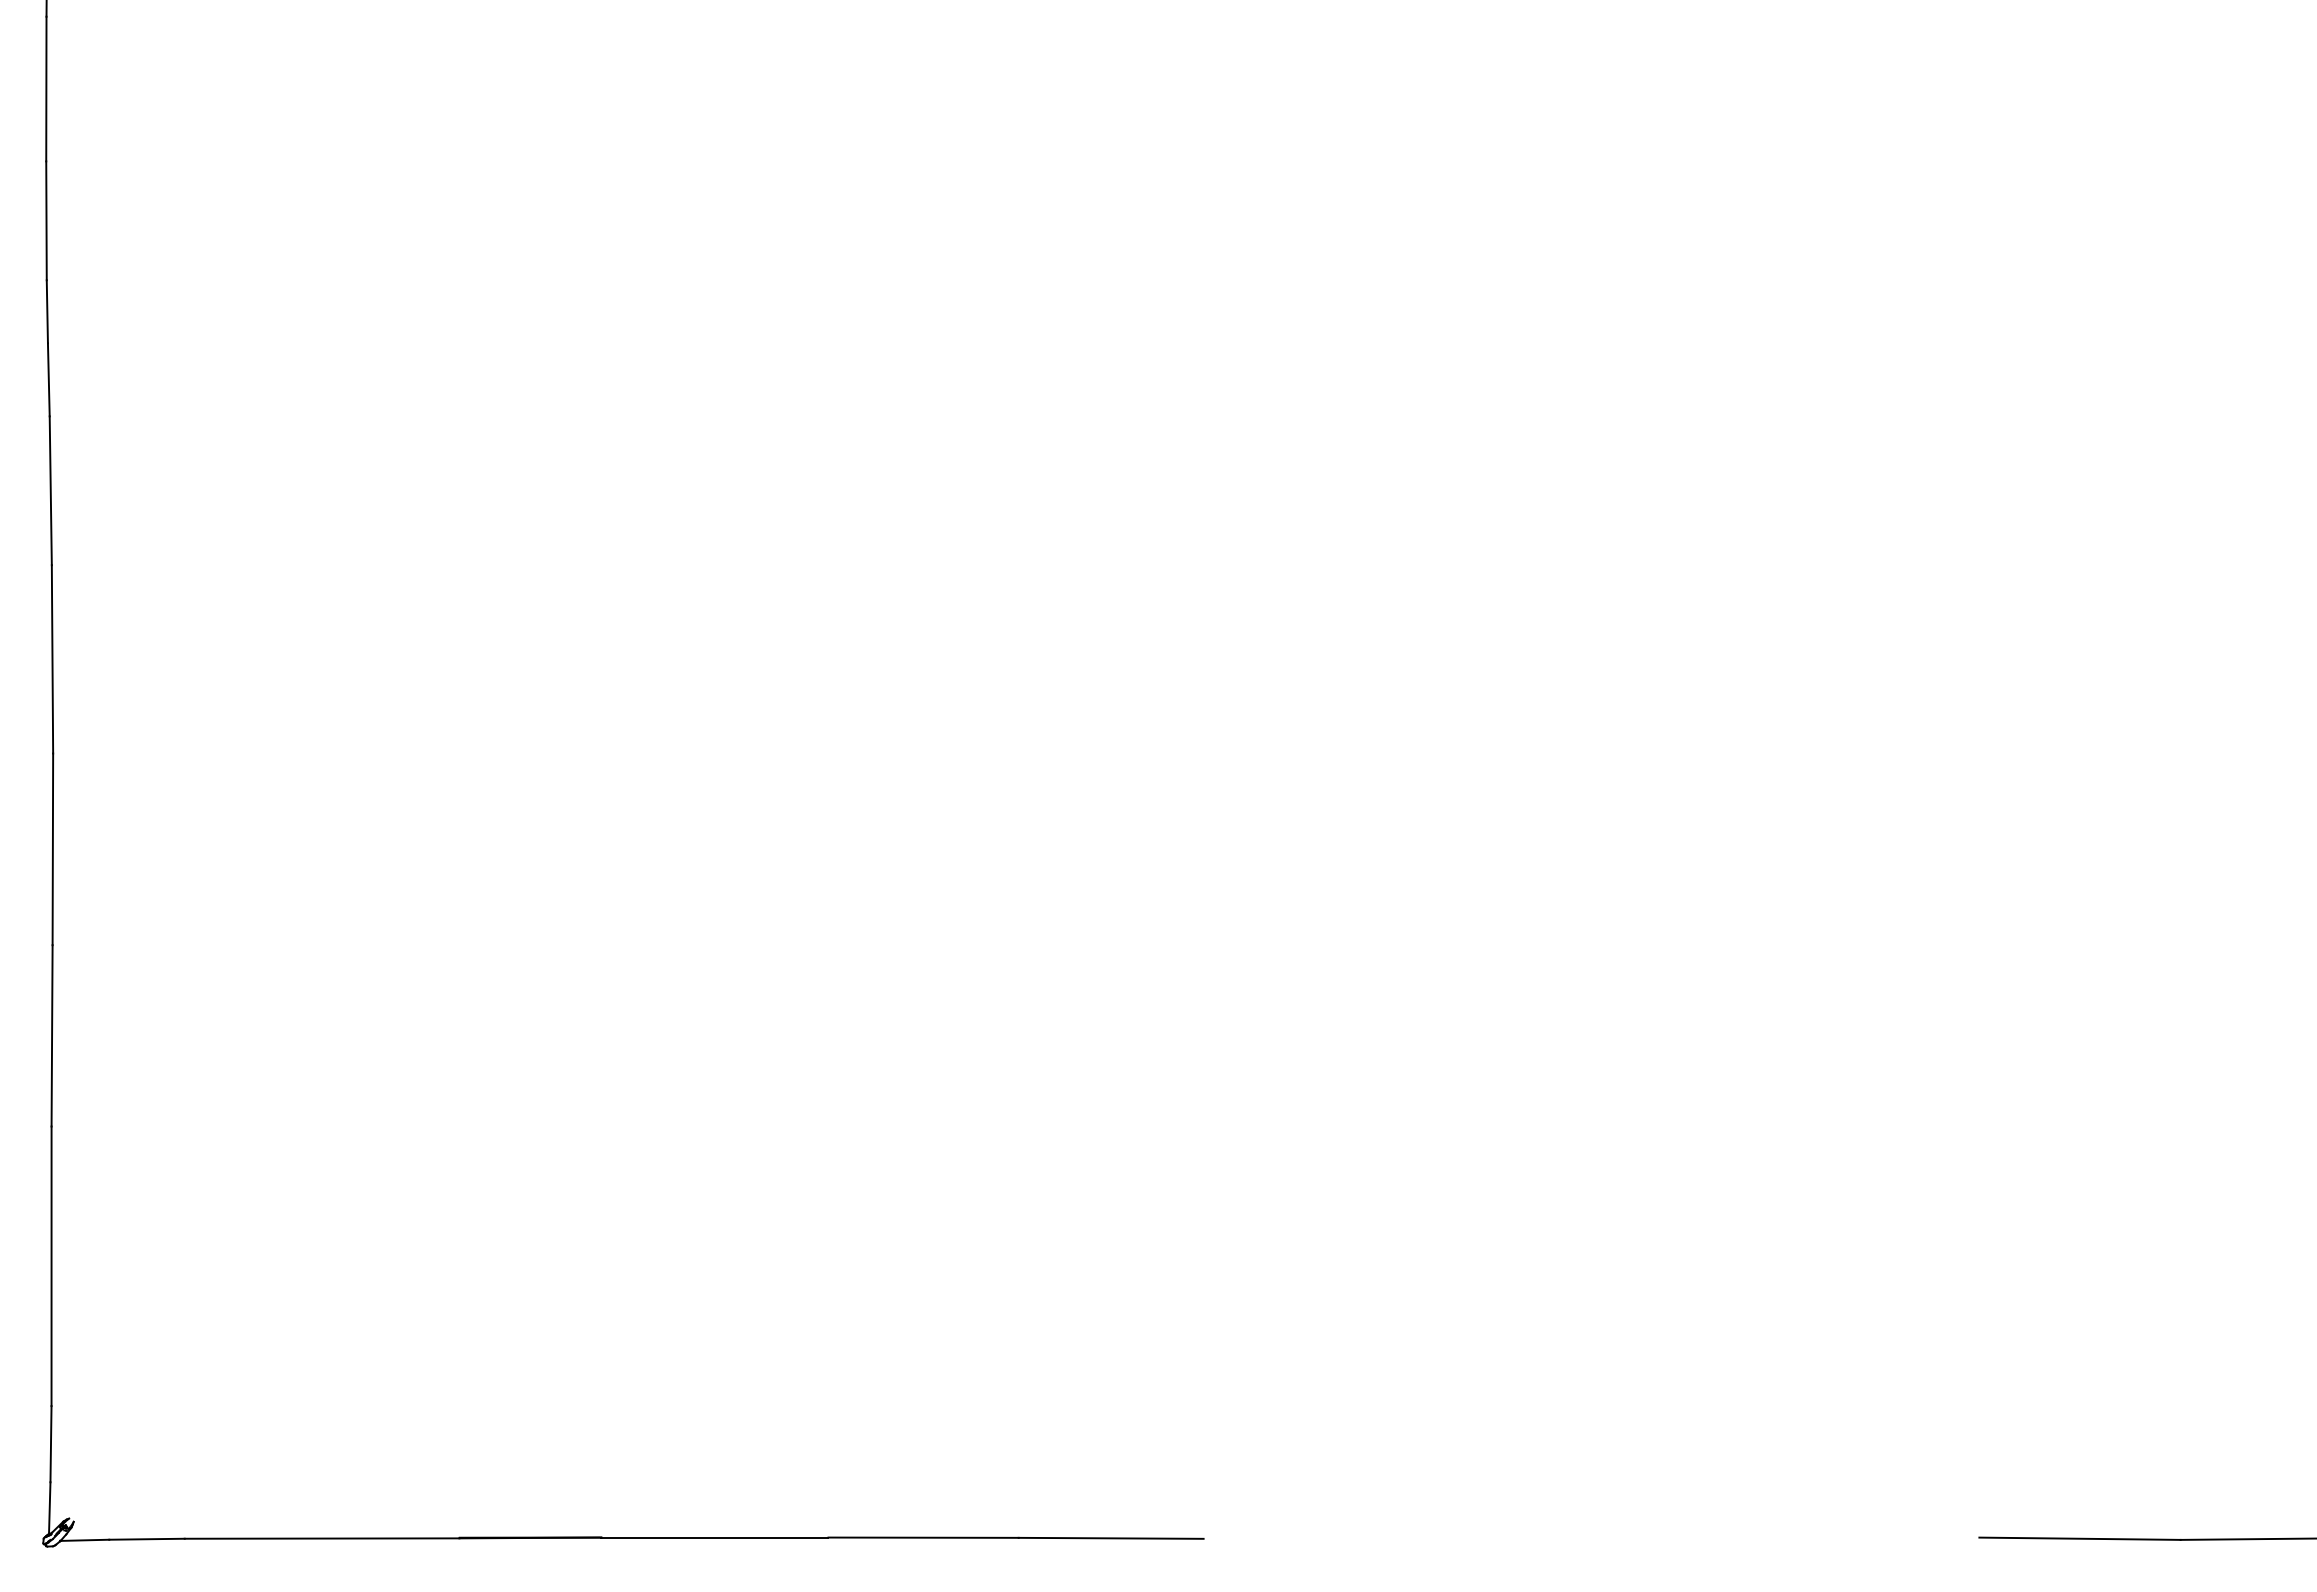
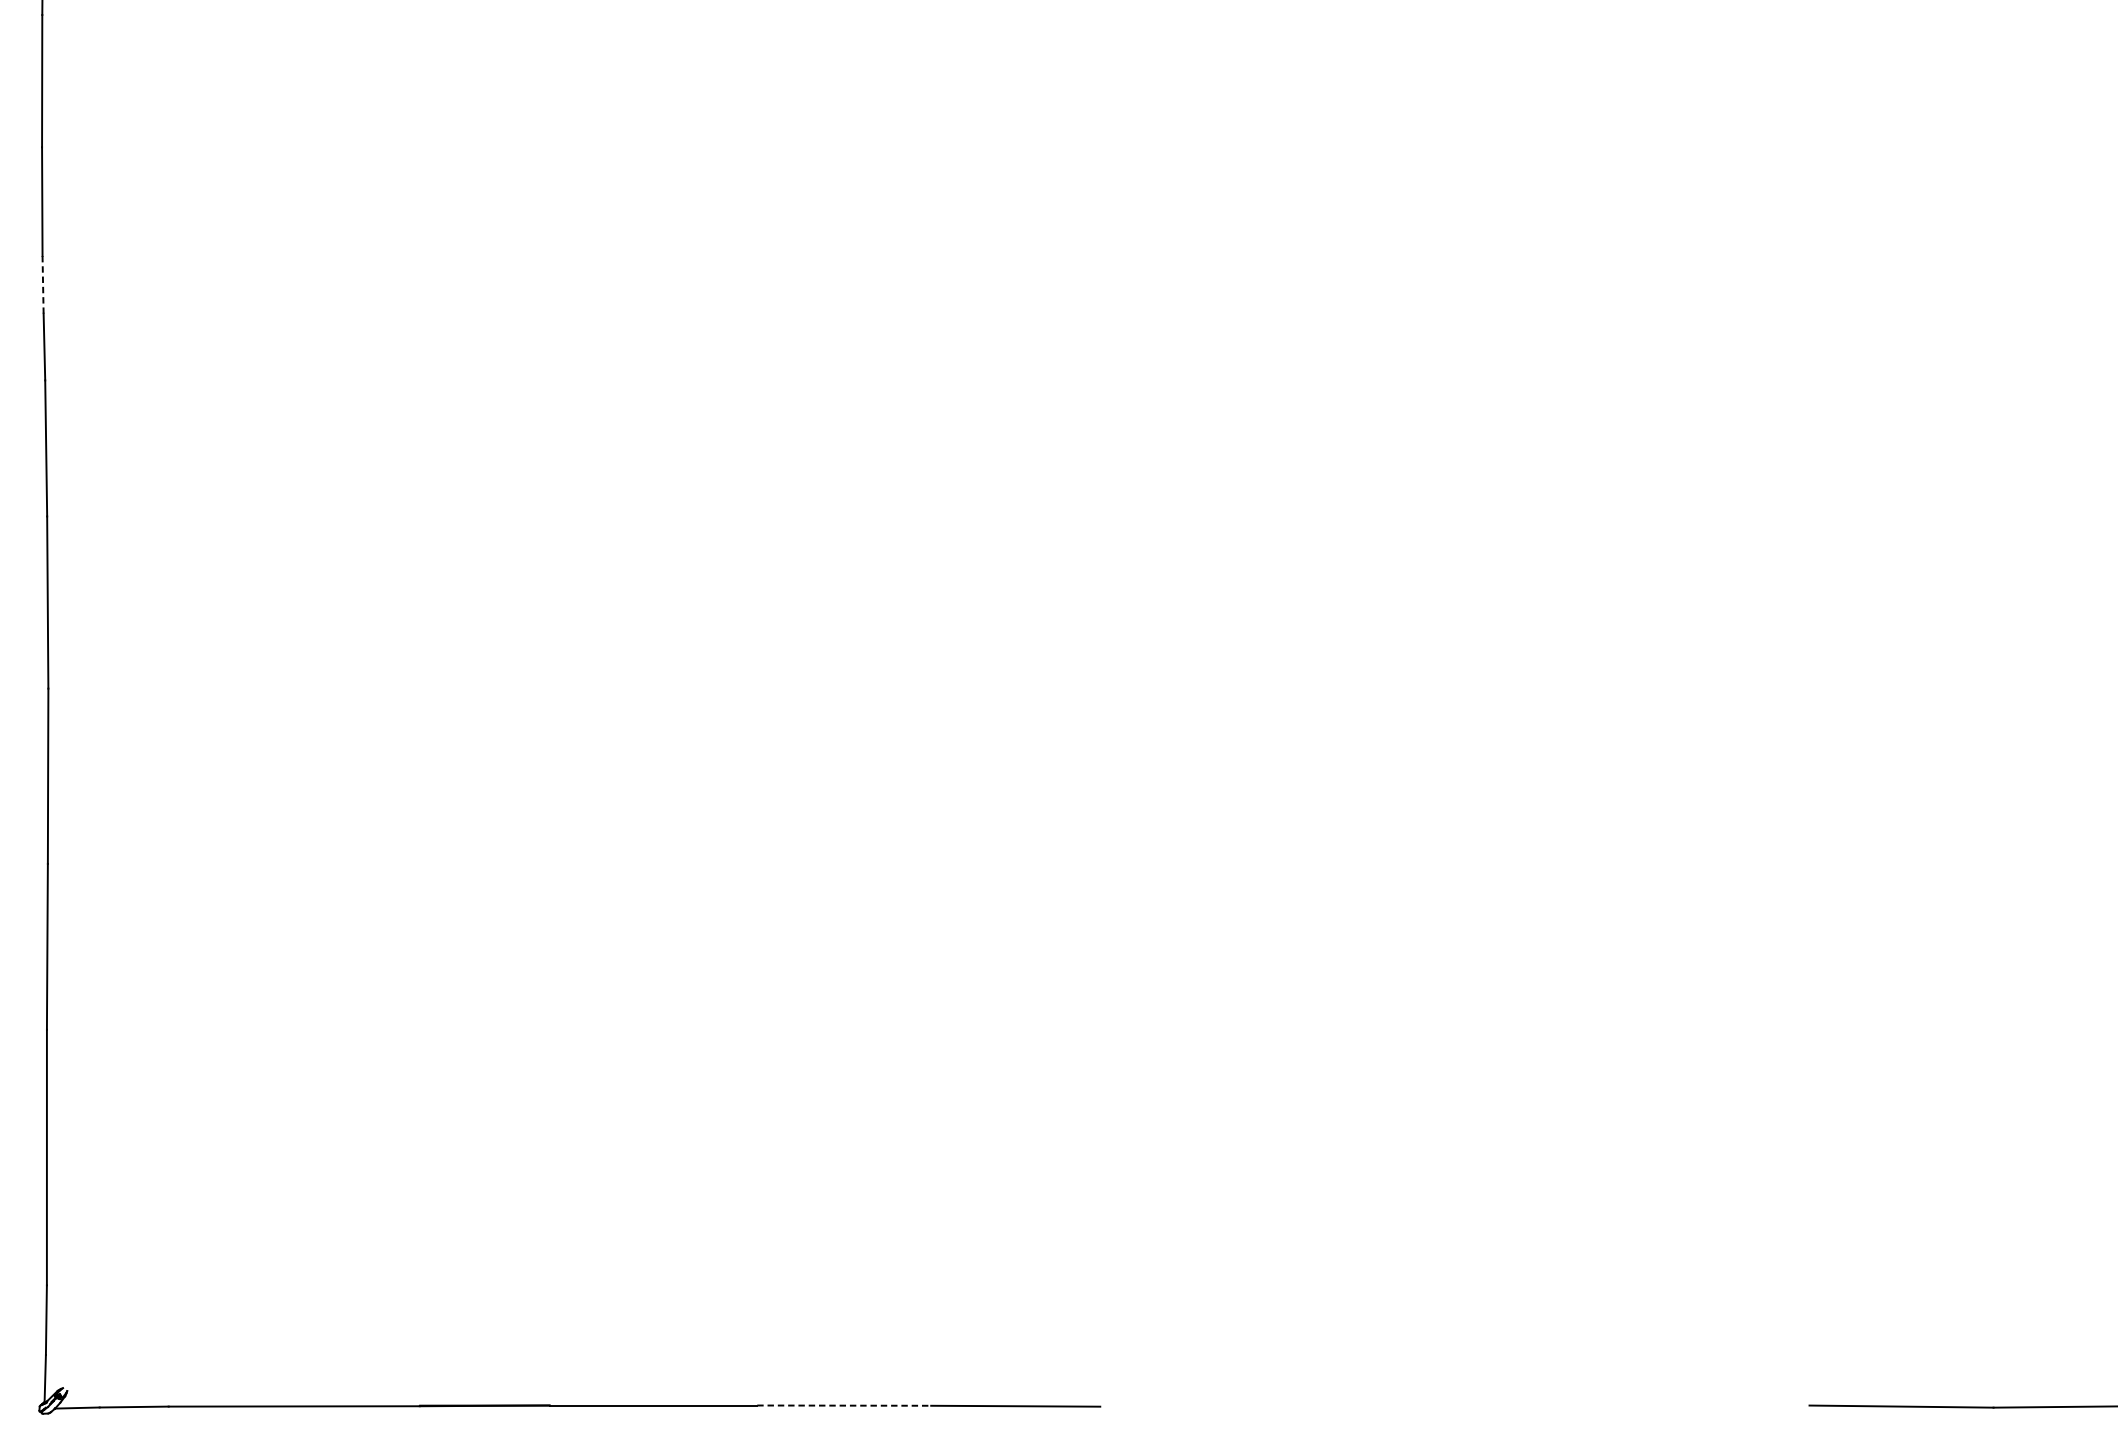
line: (47, 311) -> (43, 284), solid -> dashed
line: (924, 1537) -> (845, 1405), solid -> dashed

